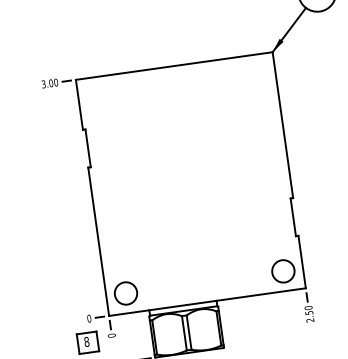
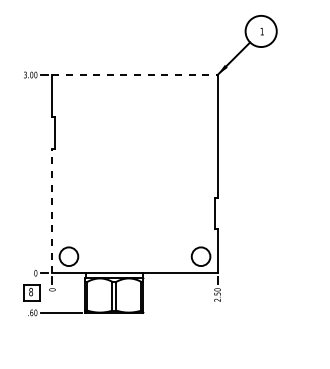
line: (174, 66) -> (135, 75), solid -> dashed
line: (98, 241) -> (52, 210), solid -> dashed

